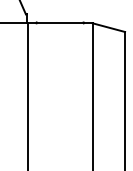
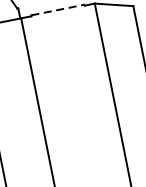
line: (60, 22) -> (58, 9), solid -> dashed

